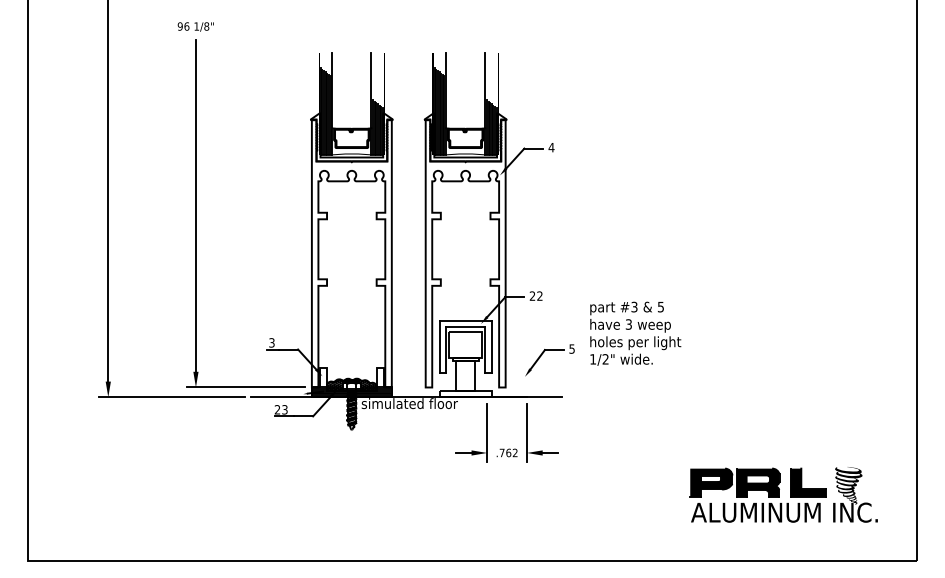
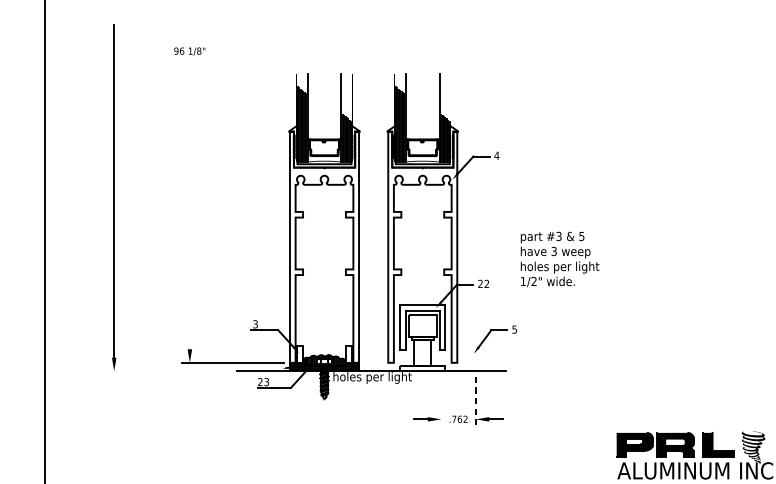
line: (195, 205) -> (189, 205), removed
text: (635, 333) -> (559, 259), moved
line: (171, 397) -> (168, 371), removed
text: (409, 404) -> (374, 377), simulated floor -> holes per light
line: (487, 432) -> (441, 401), removed
line: (527, 433) -> (476, 402), solid -> dashed

